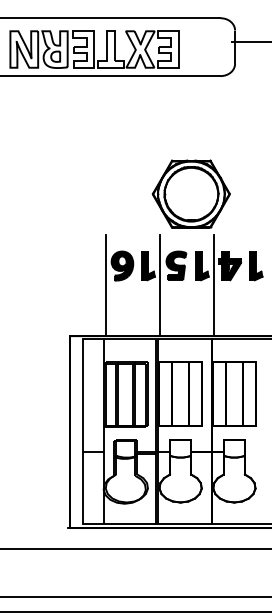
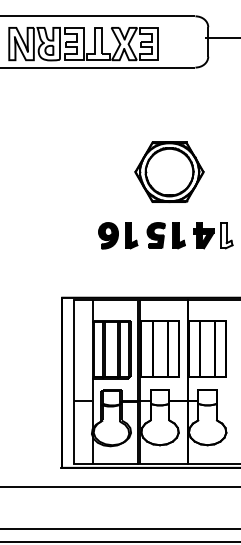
fill: (255, 265) -> (226, 235), removed
line: (106, 284) -> (94, 252), removed
line: (159, 284) -> (141, 252), removed
line: (213, 284) -> (189, 252), removed

